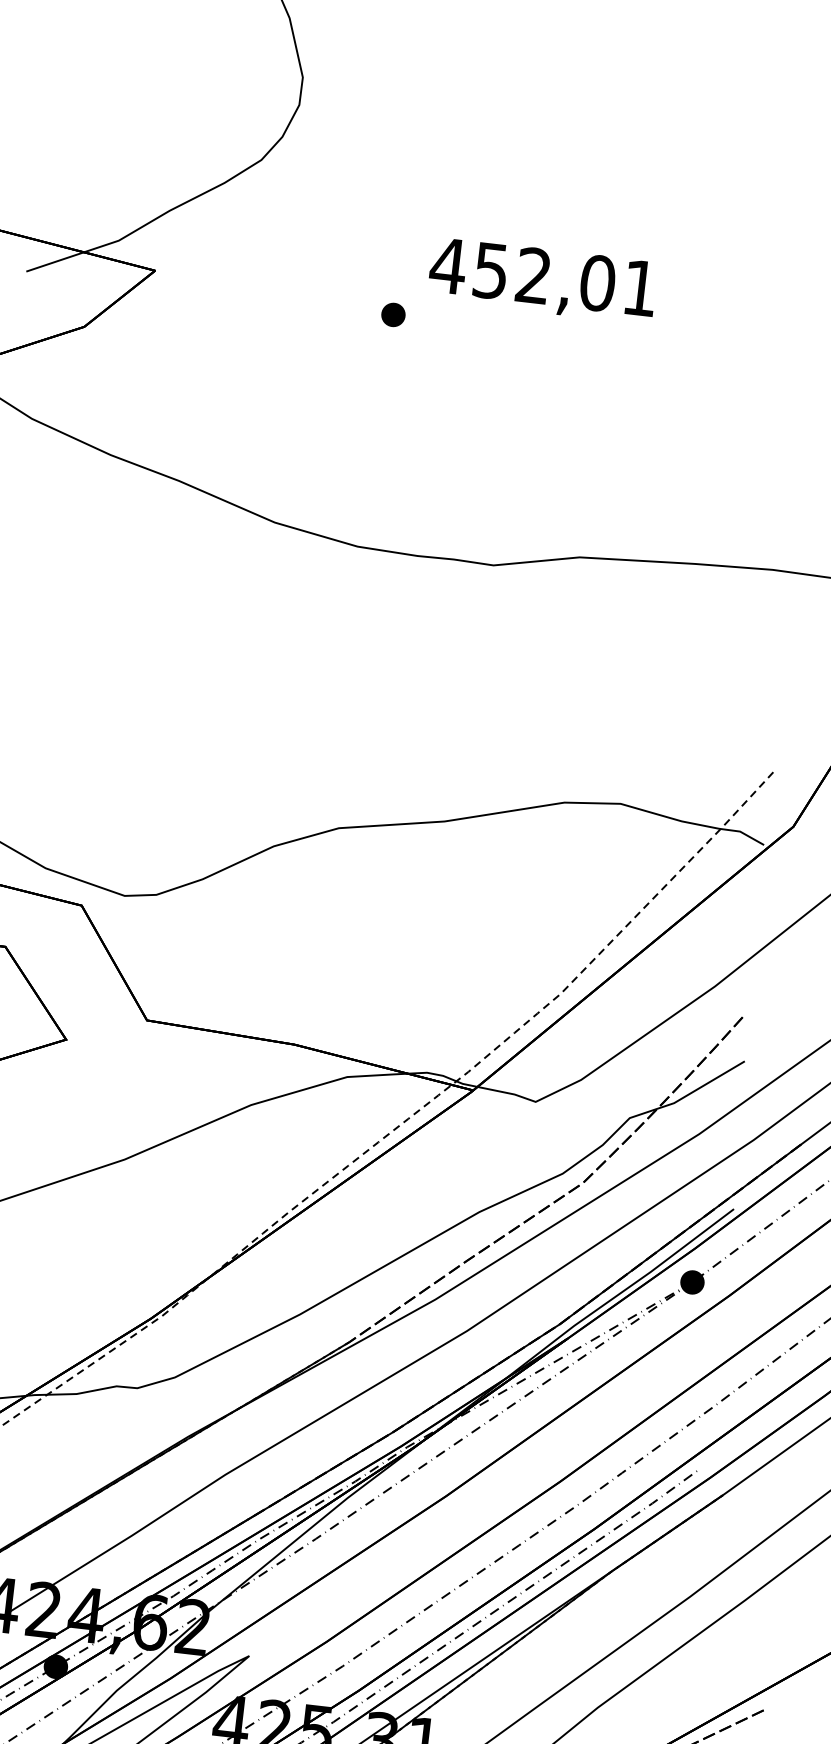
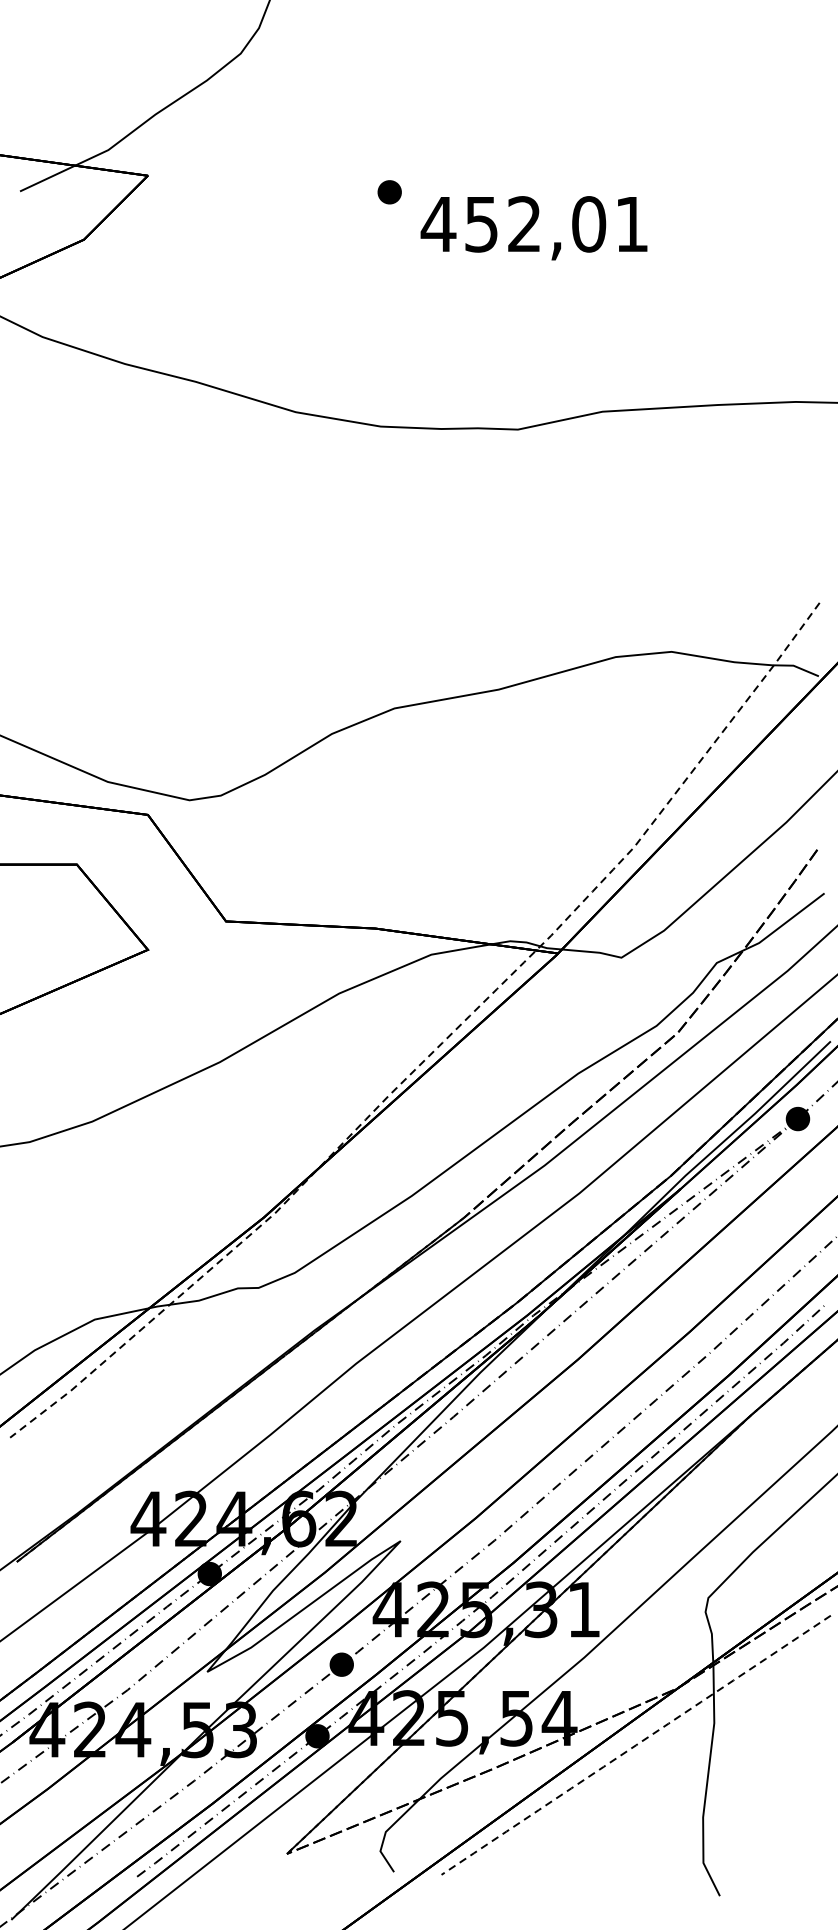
text: (542, 280) -> (533, 228), moved

